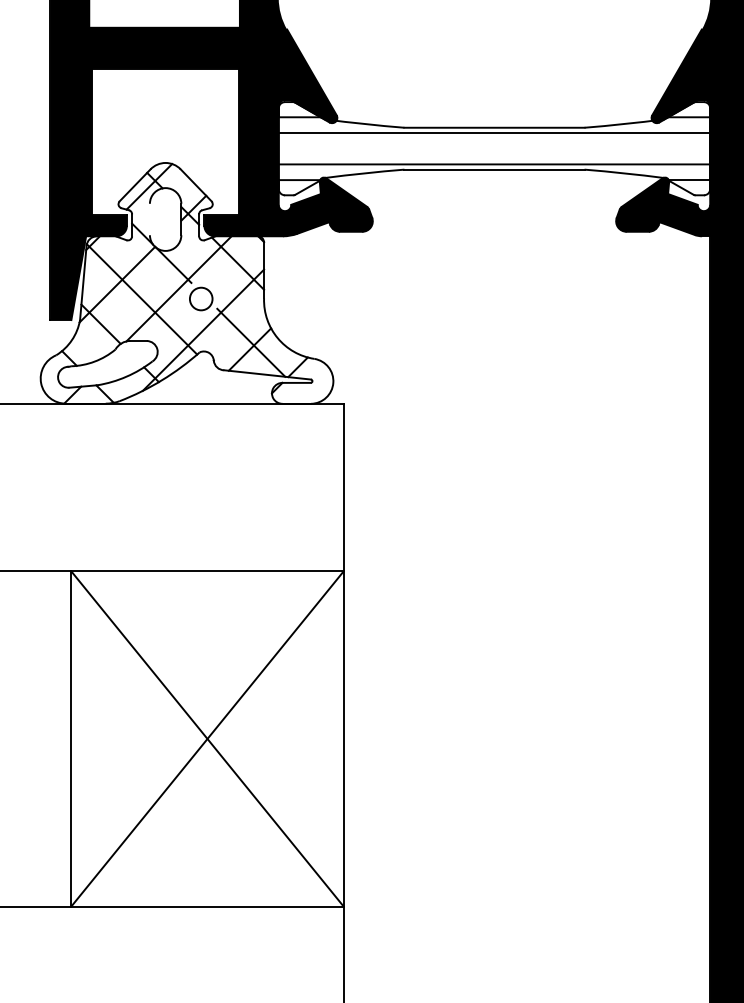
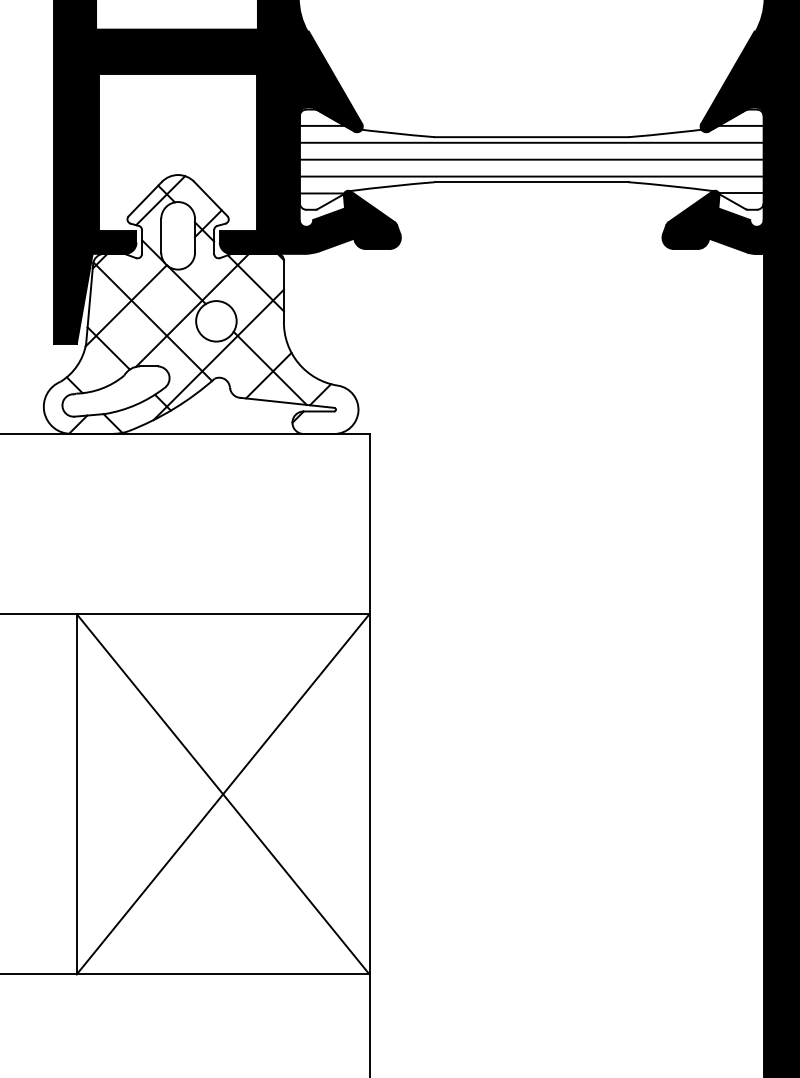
line: (494, 148) -> (531, 159), added
line: (150, 219) -> (161, 235), added
circle: (201, 299) -> (216, 321), size x1.67

